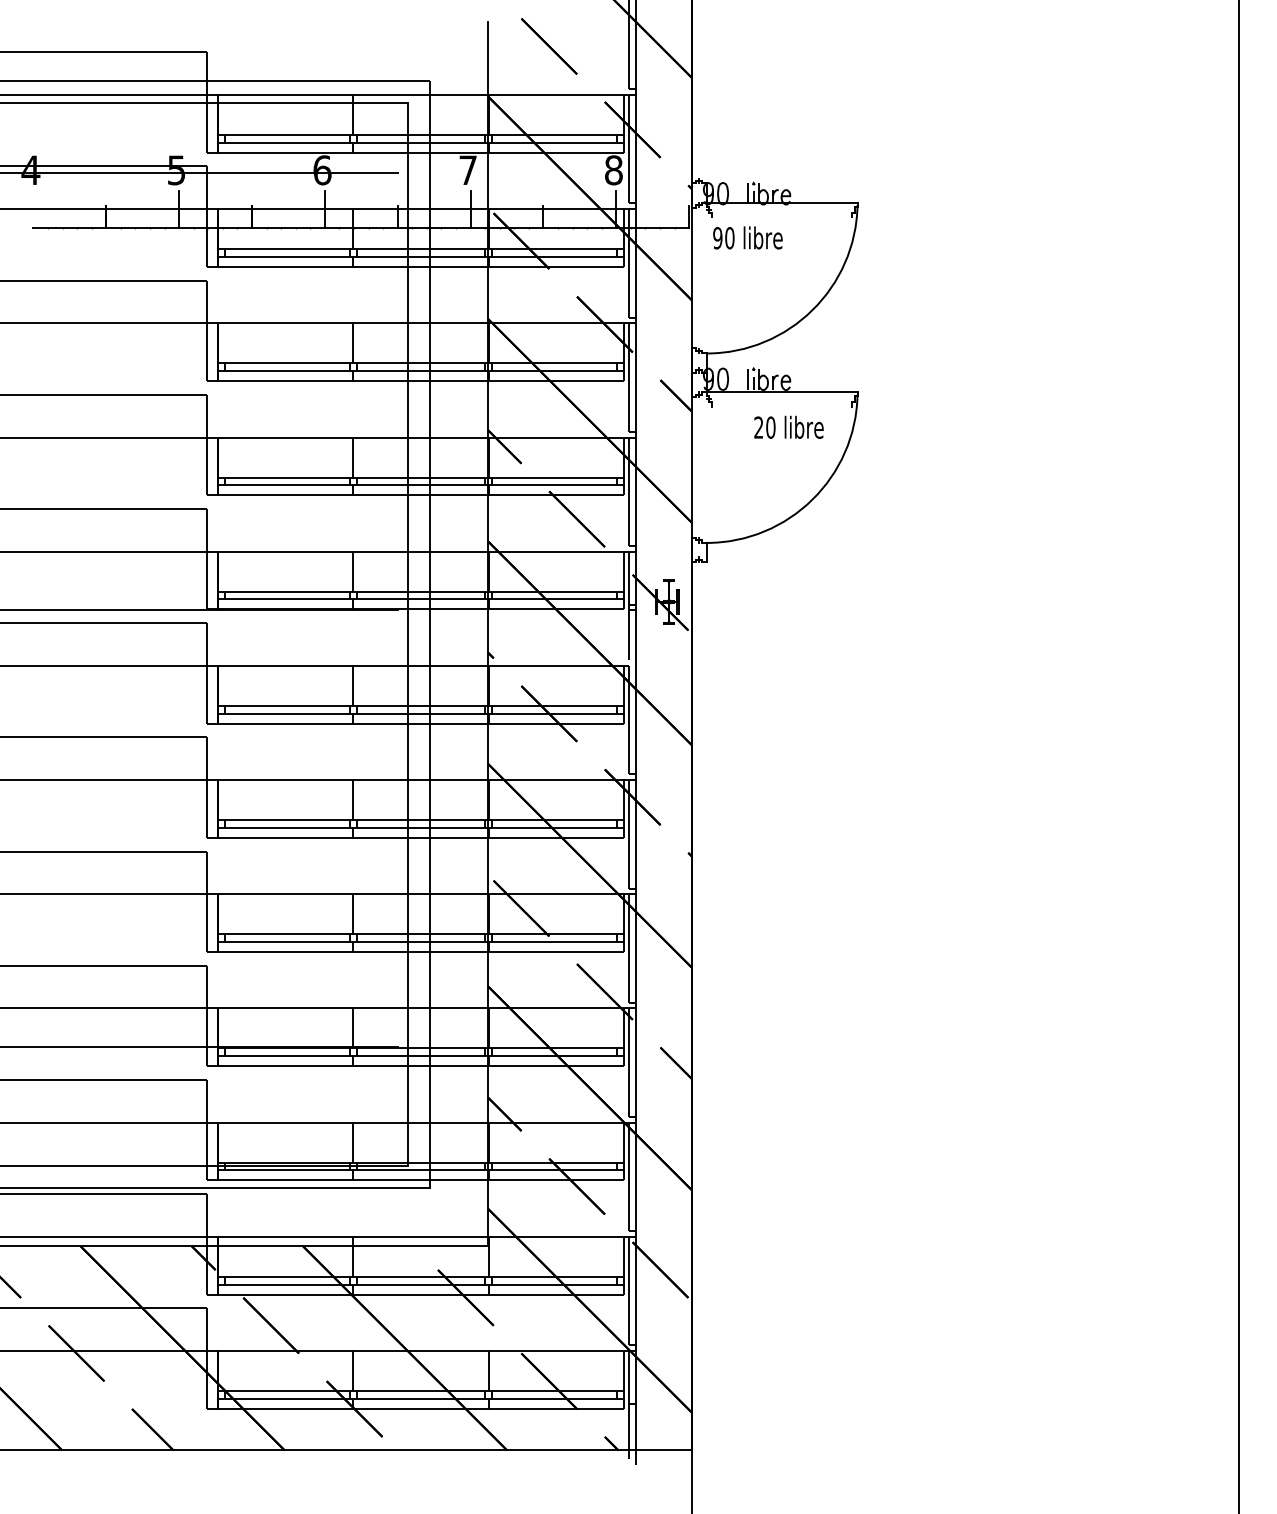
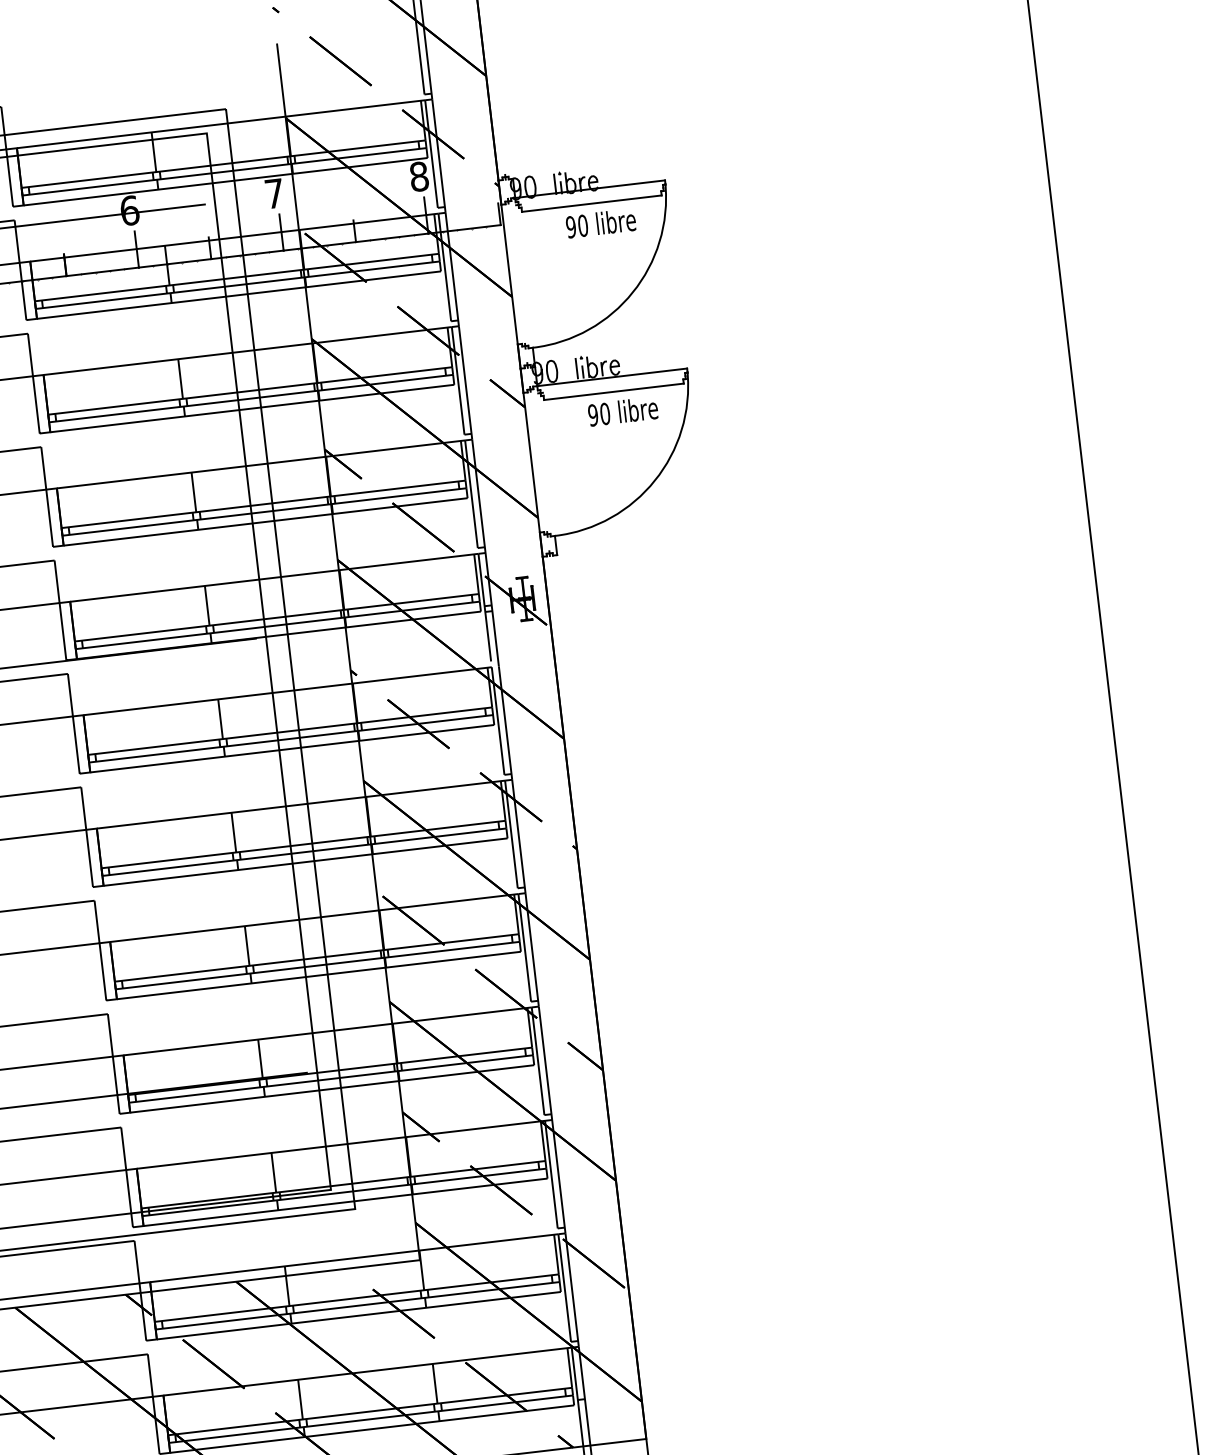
line: (781, 217) -> (591, 204), added
text: (747, 237) -> (600, 223), moved
line: (781, 406) -> (613, 391), added
text: (758, 427) -> (592, 415), 20 -> 90

